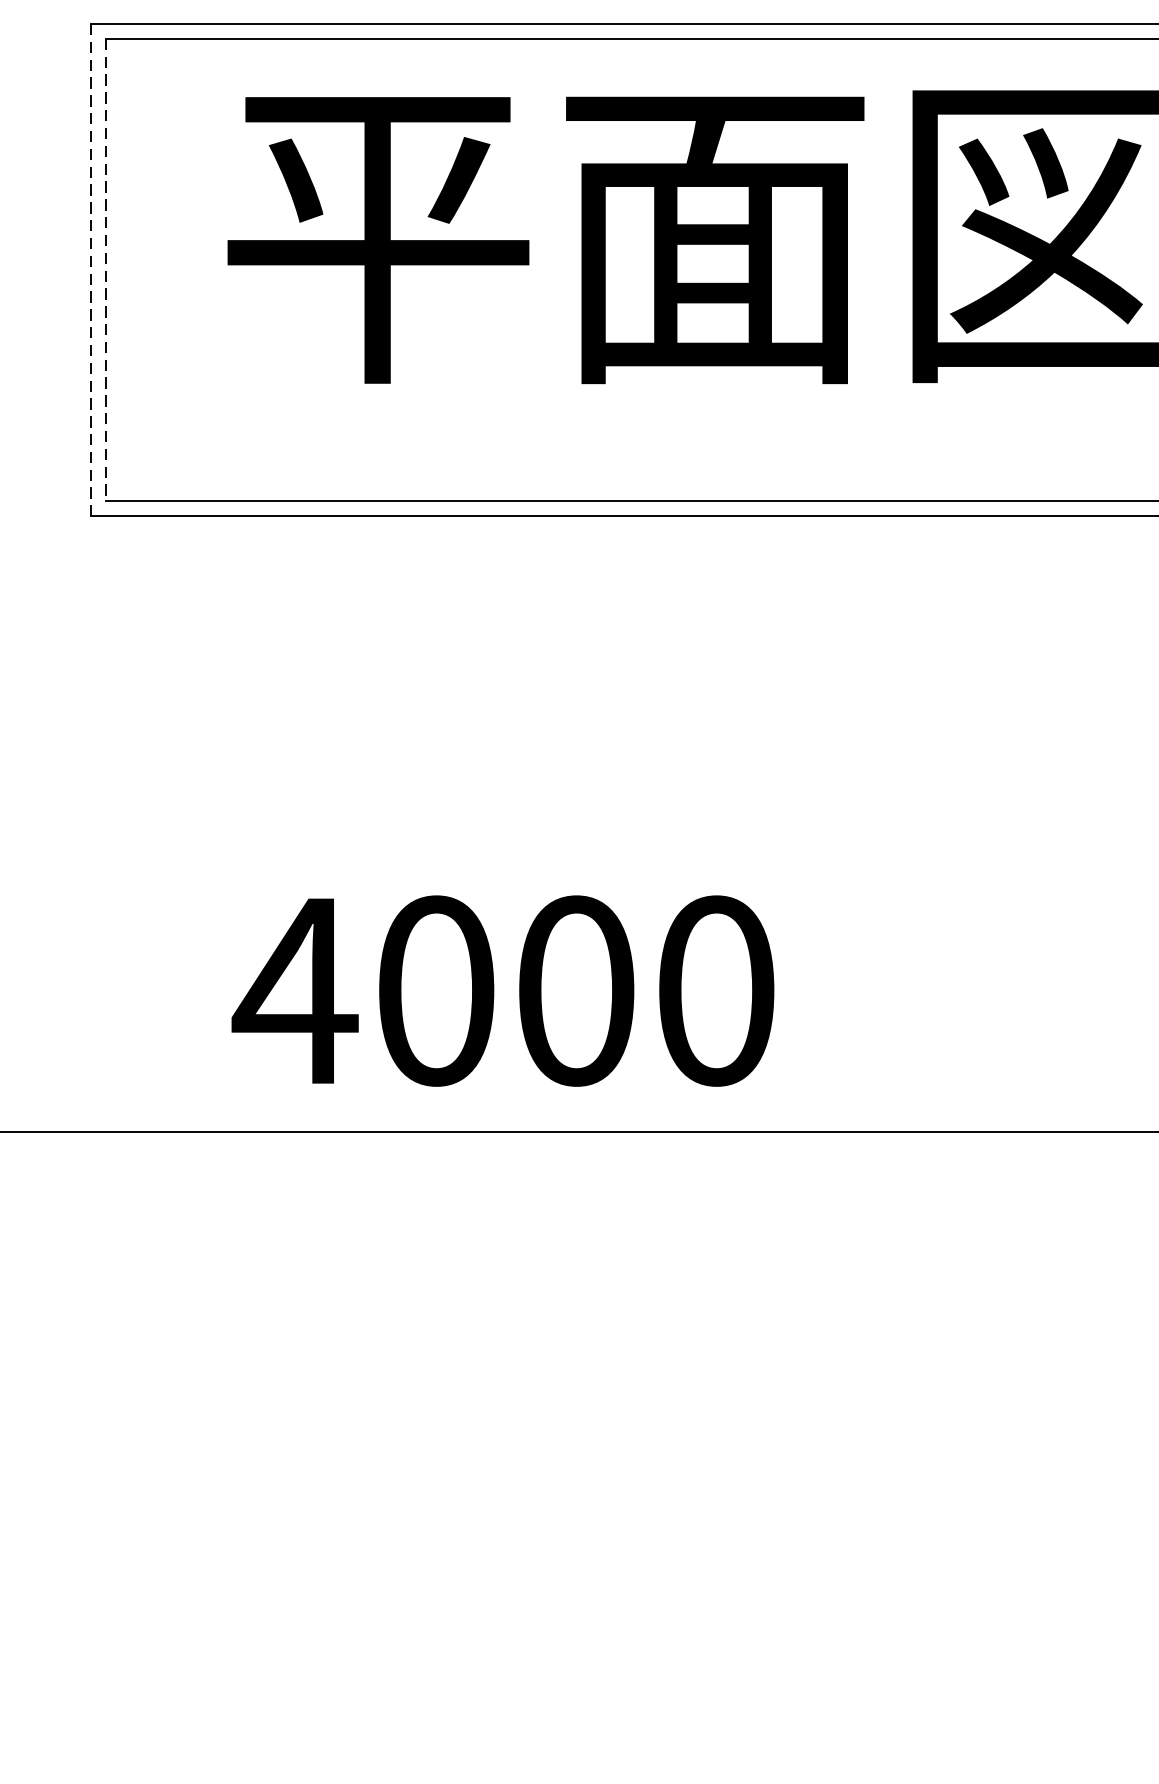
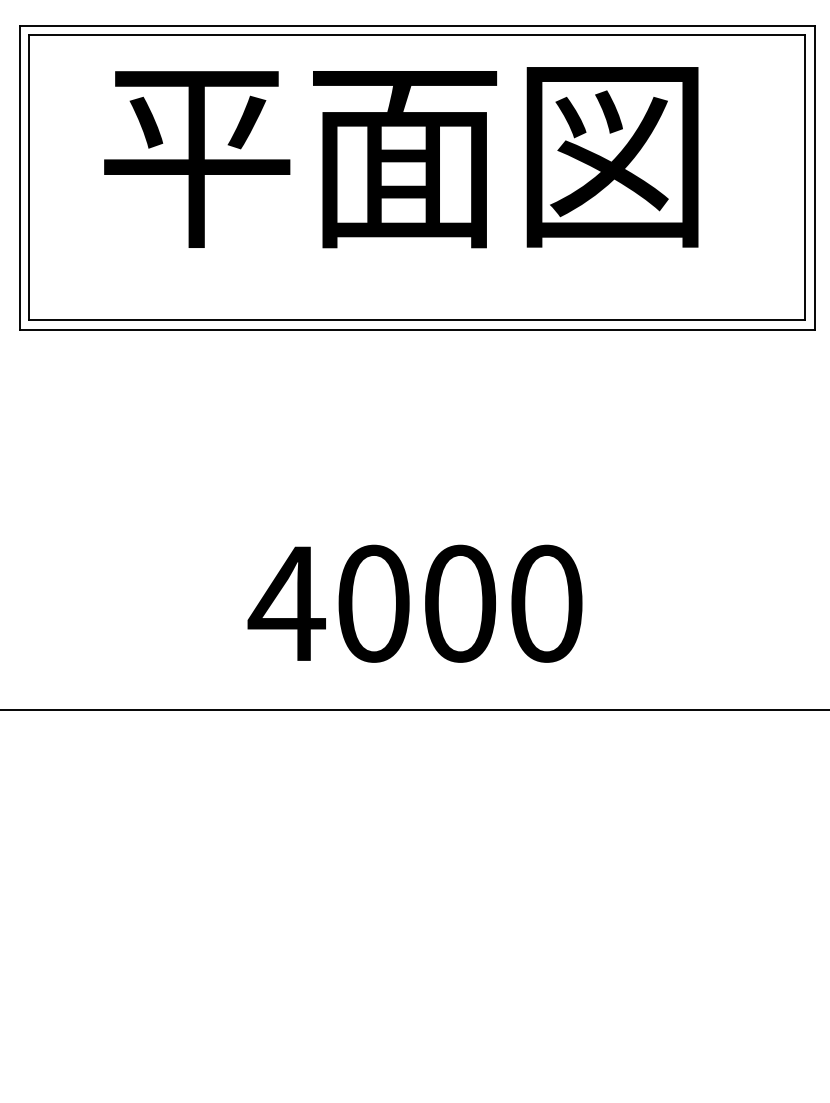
line: (92, 269) -> (20, 177), dashed -> solid
line: (106, 269) -> (29, 177), dashed -> solid
text: (502, 990) -> (414, 603), moved

